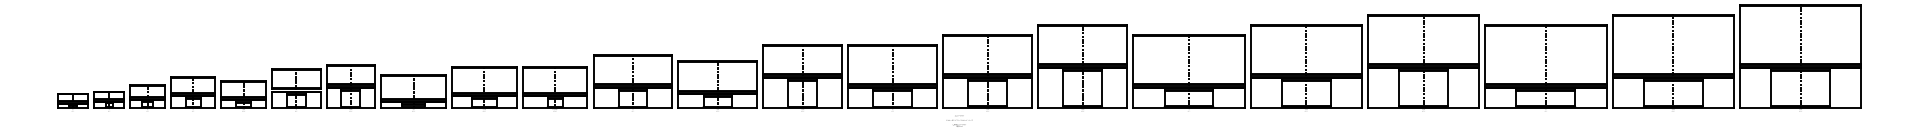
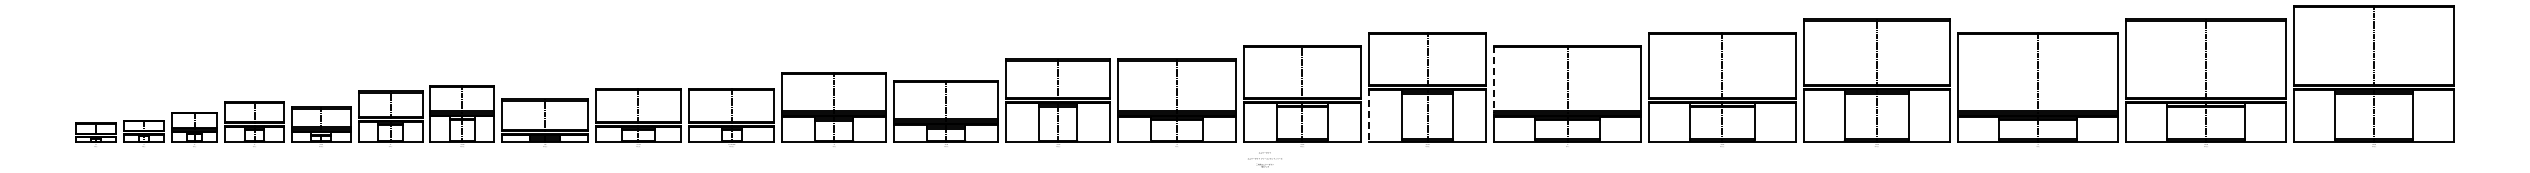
line: (1133, 60) -> (1494, 79), solid -> dashed
line: (1037, 87) -> (1368, 115), solid -> dashed

